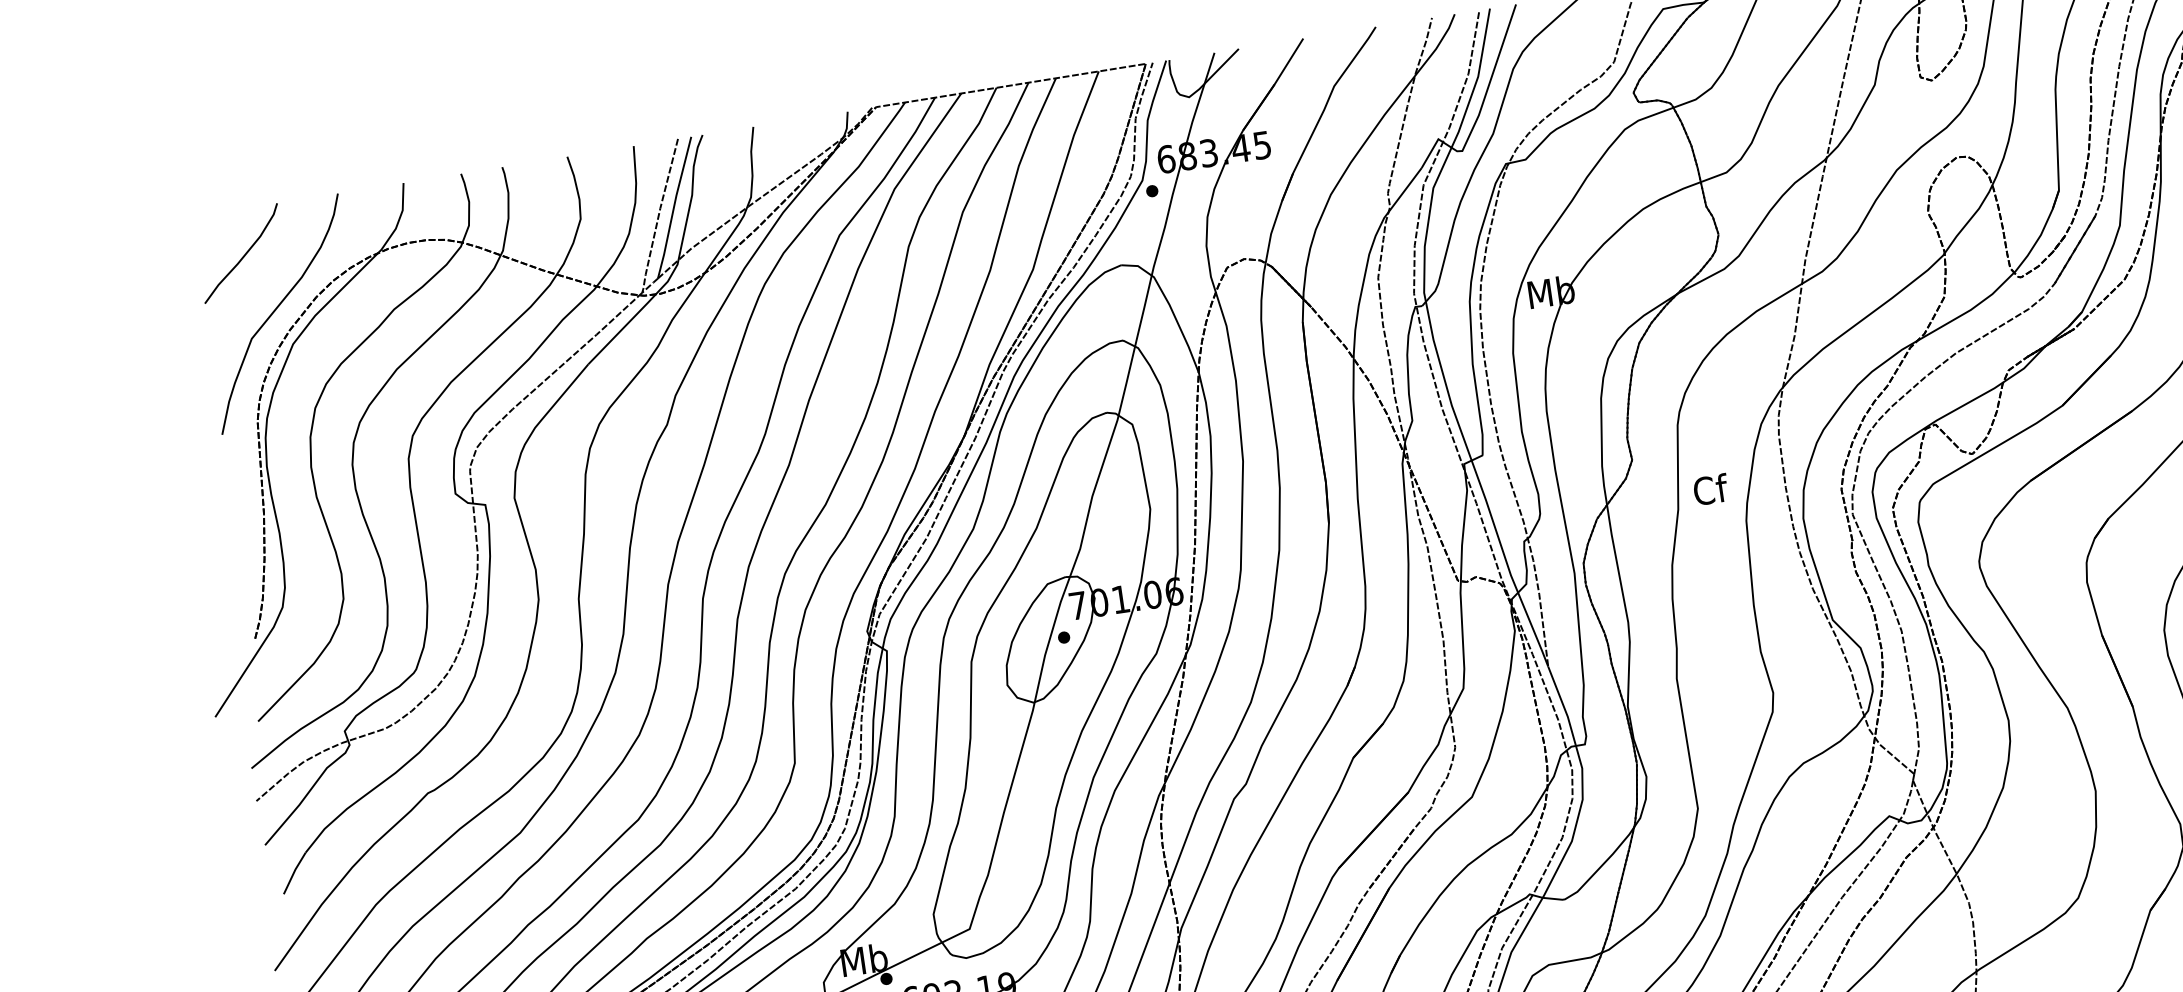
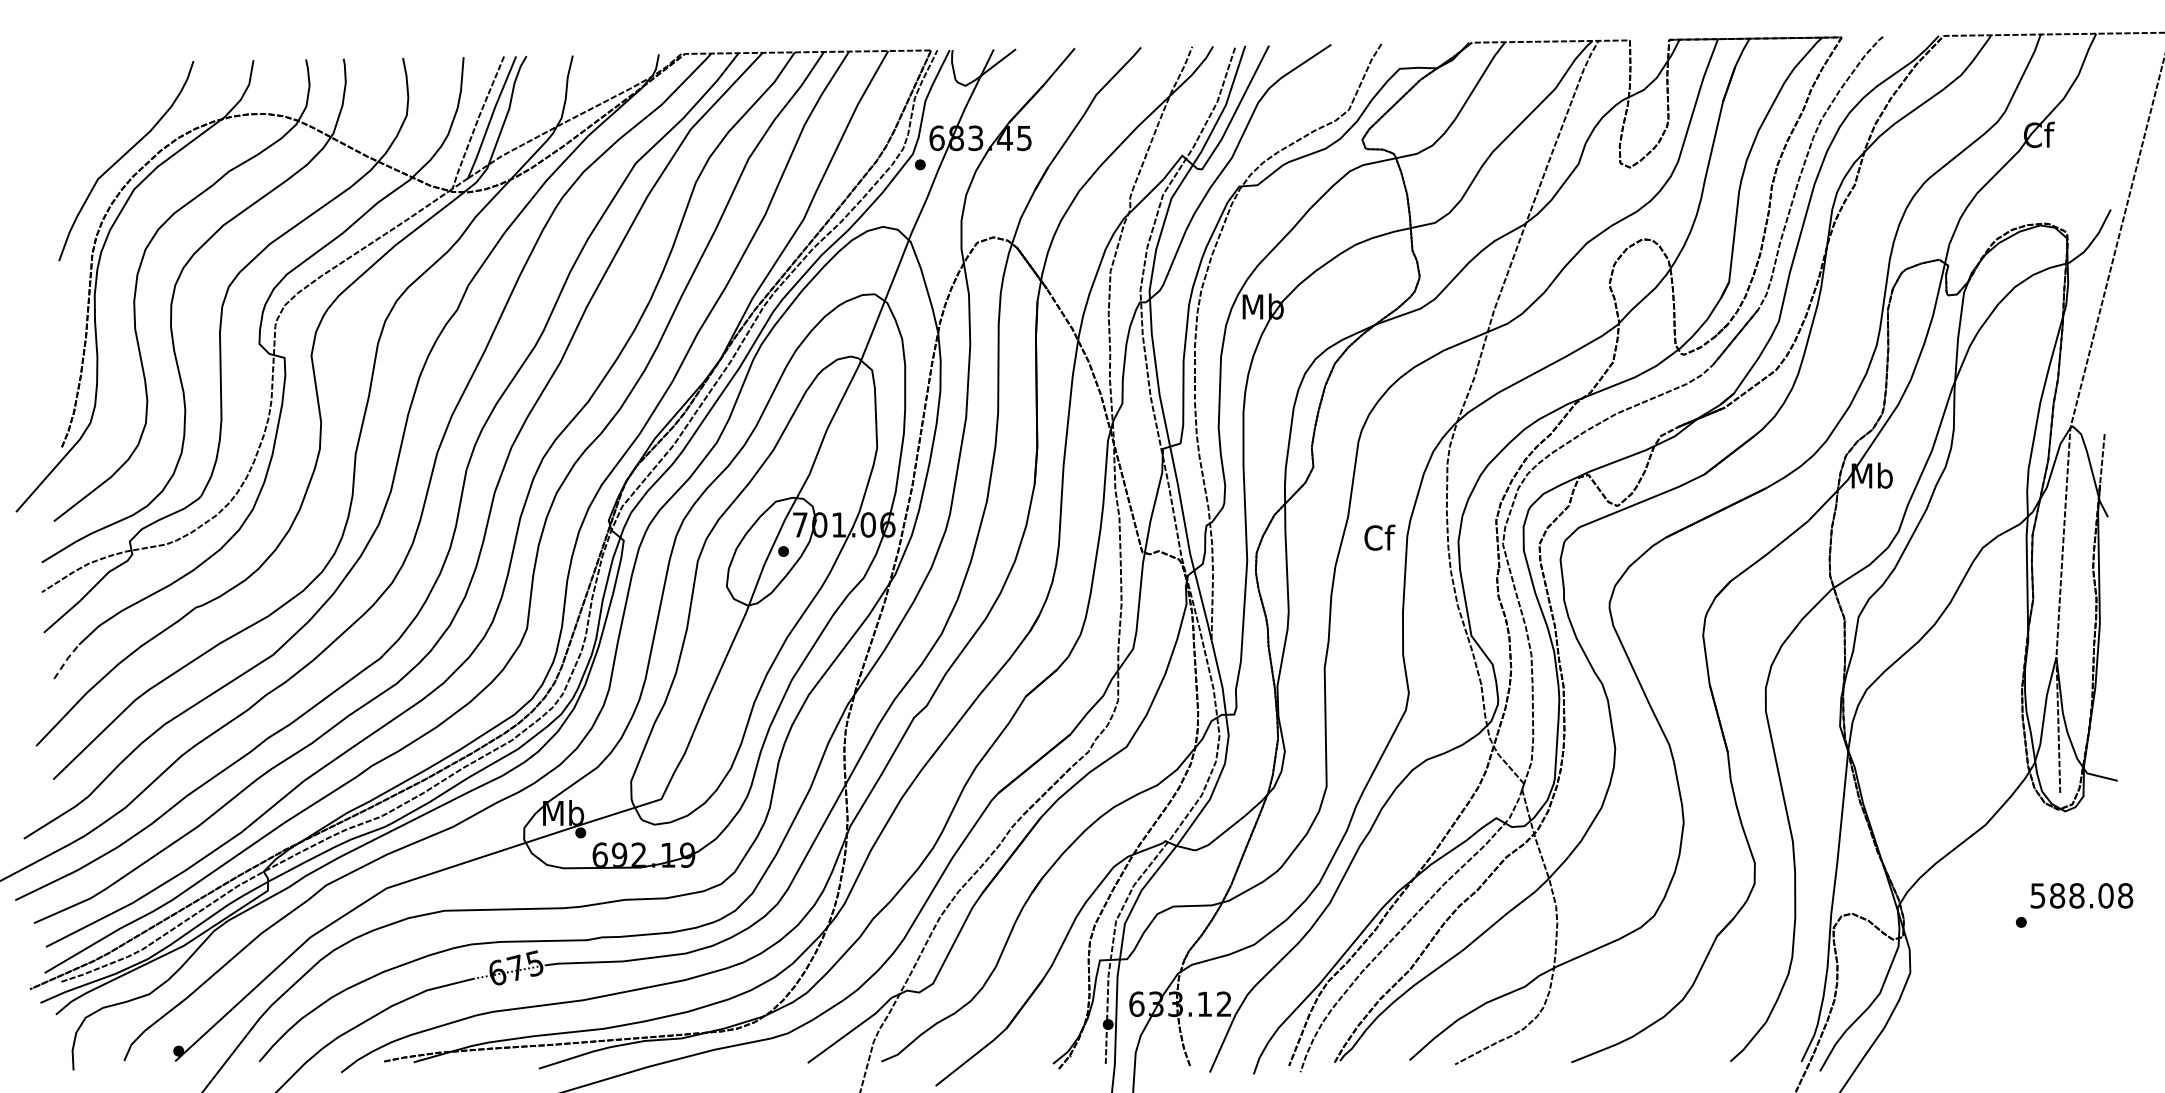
curve: (243, 254) -> (101, 103), removed
text: (1710, 489) -> (1379, 537), moved
line: (294, 872) -> (66, 660), solid -> dashed

